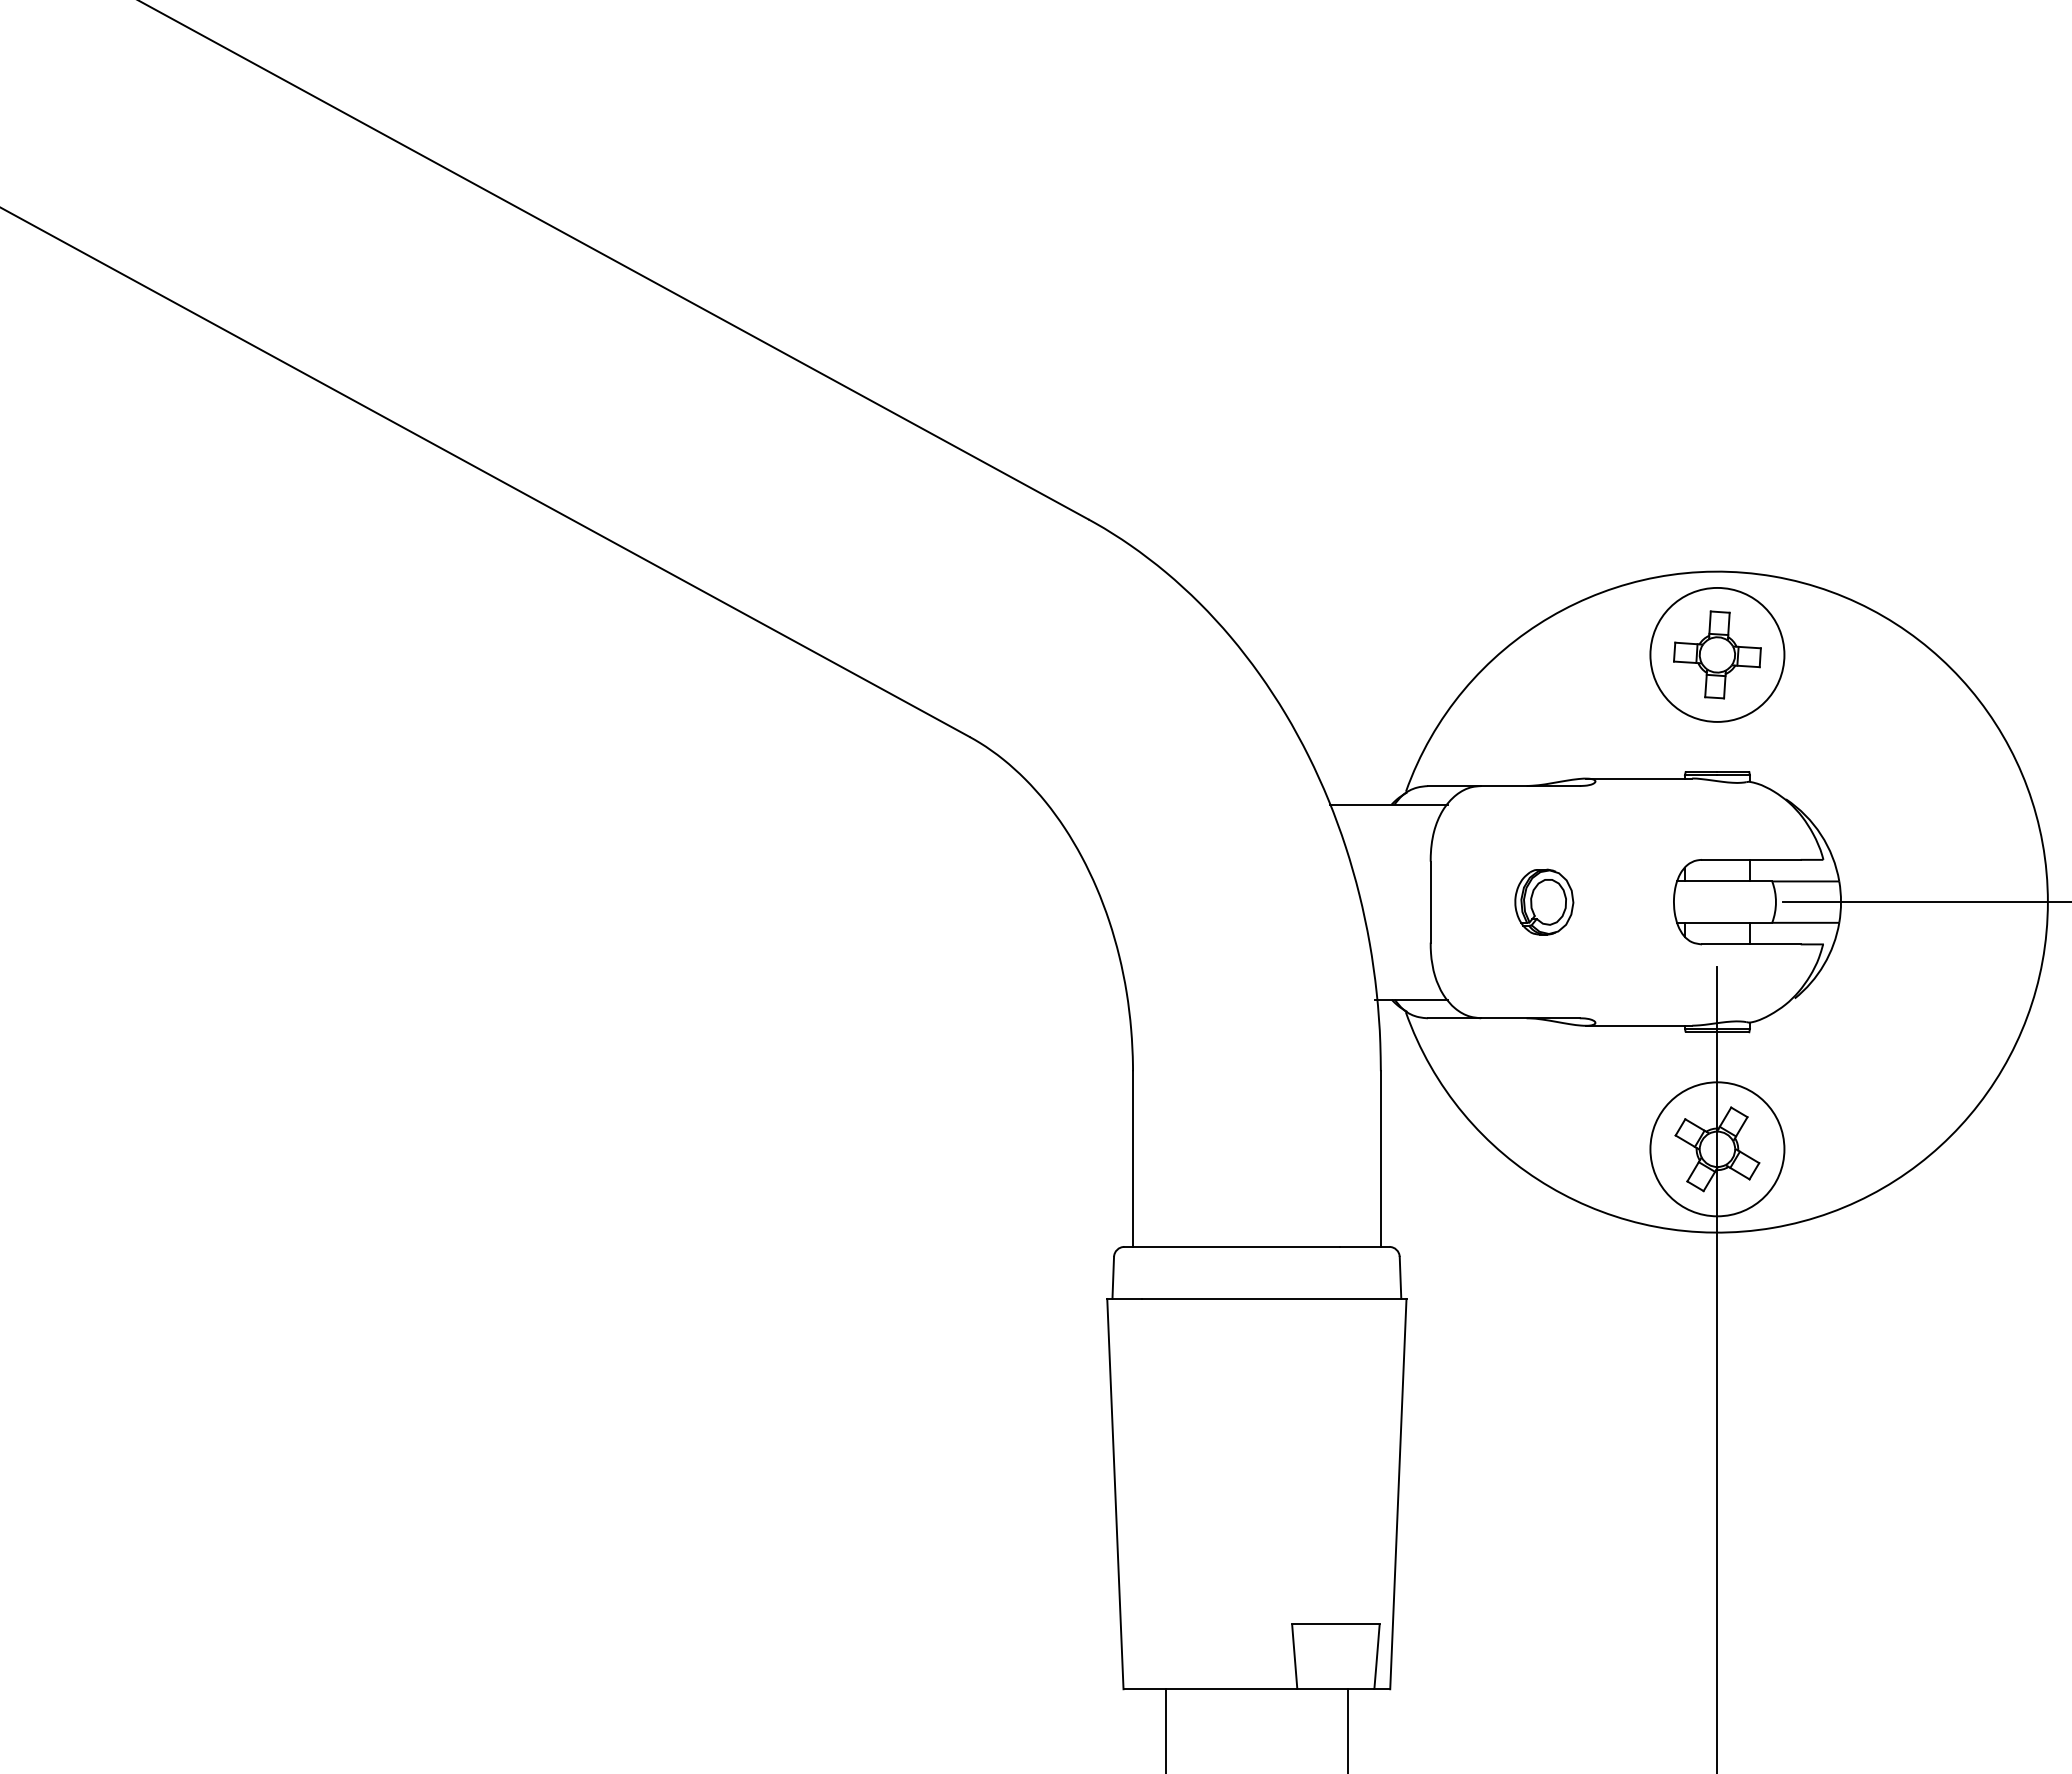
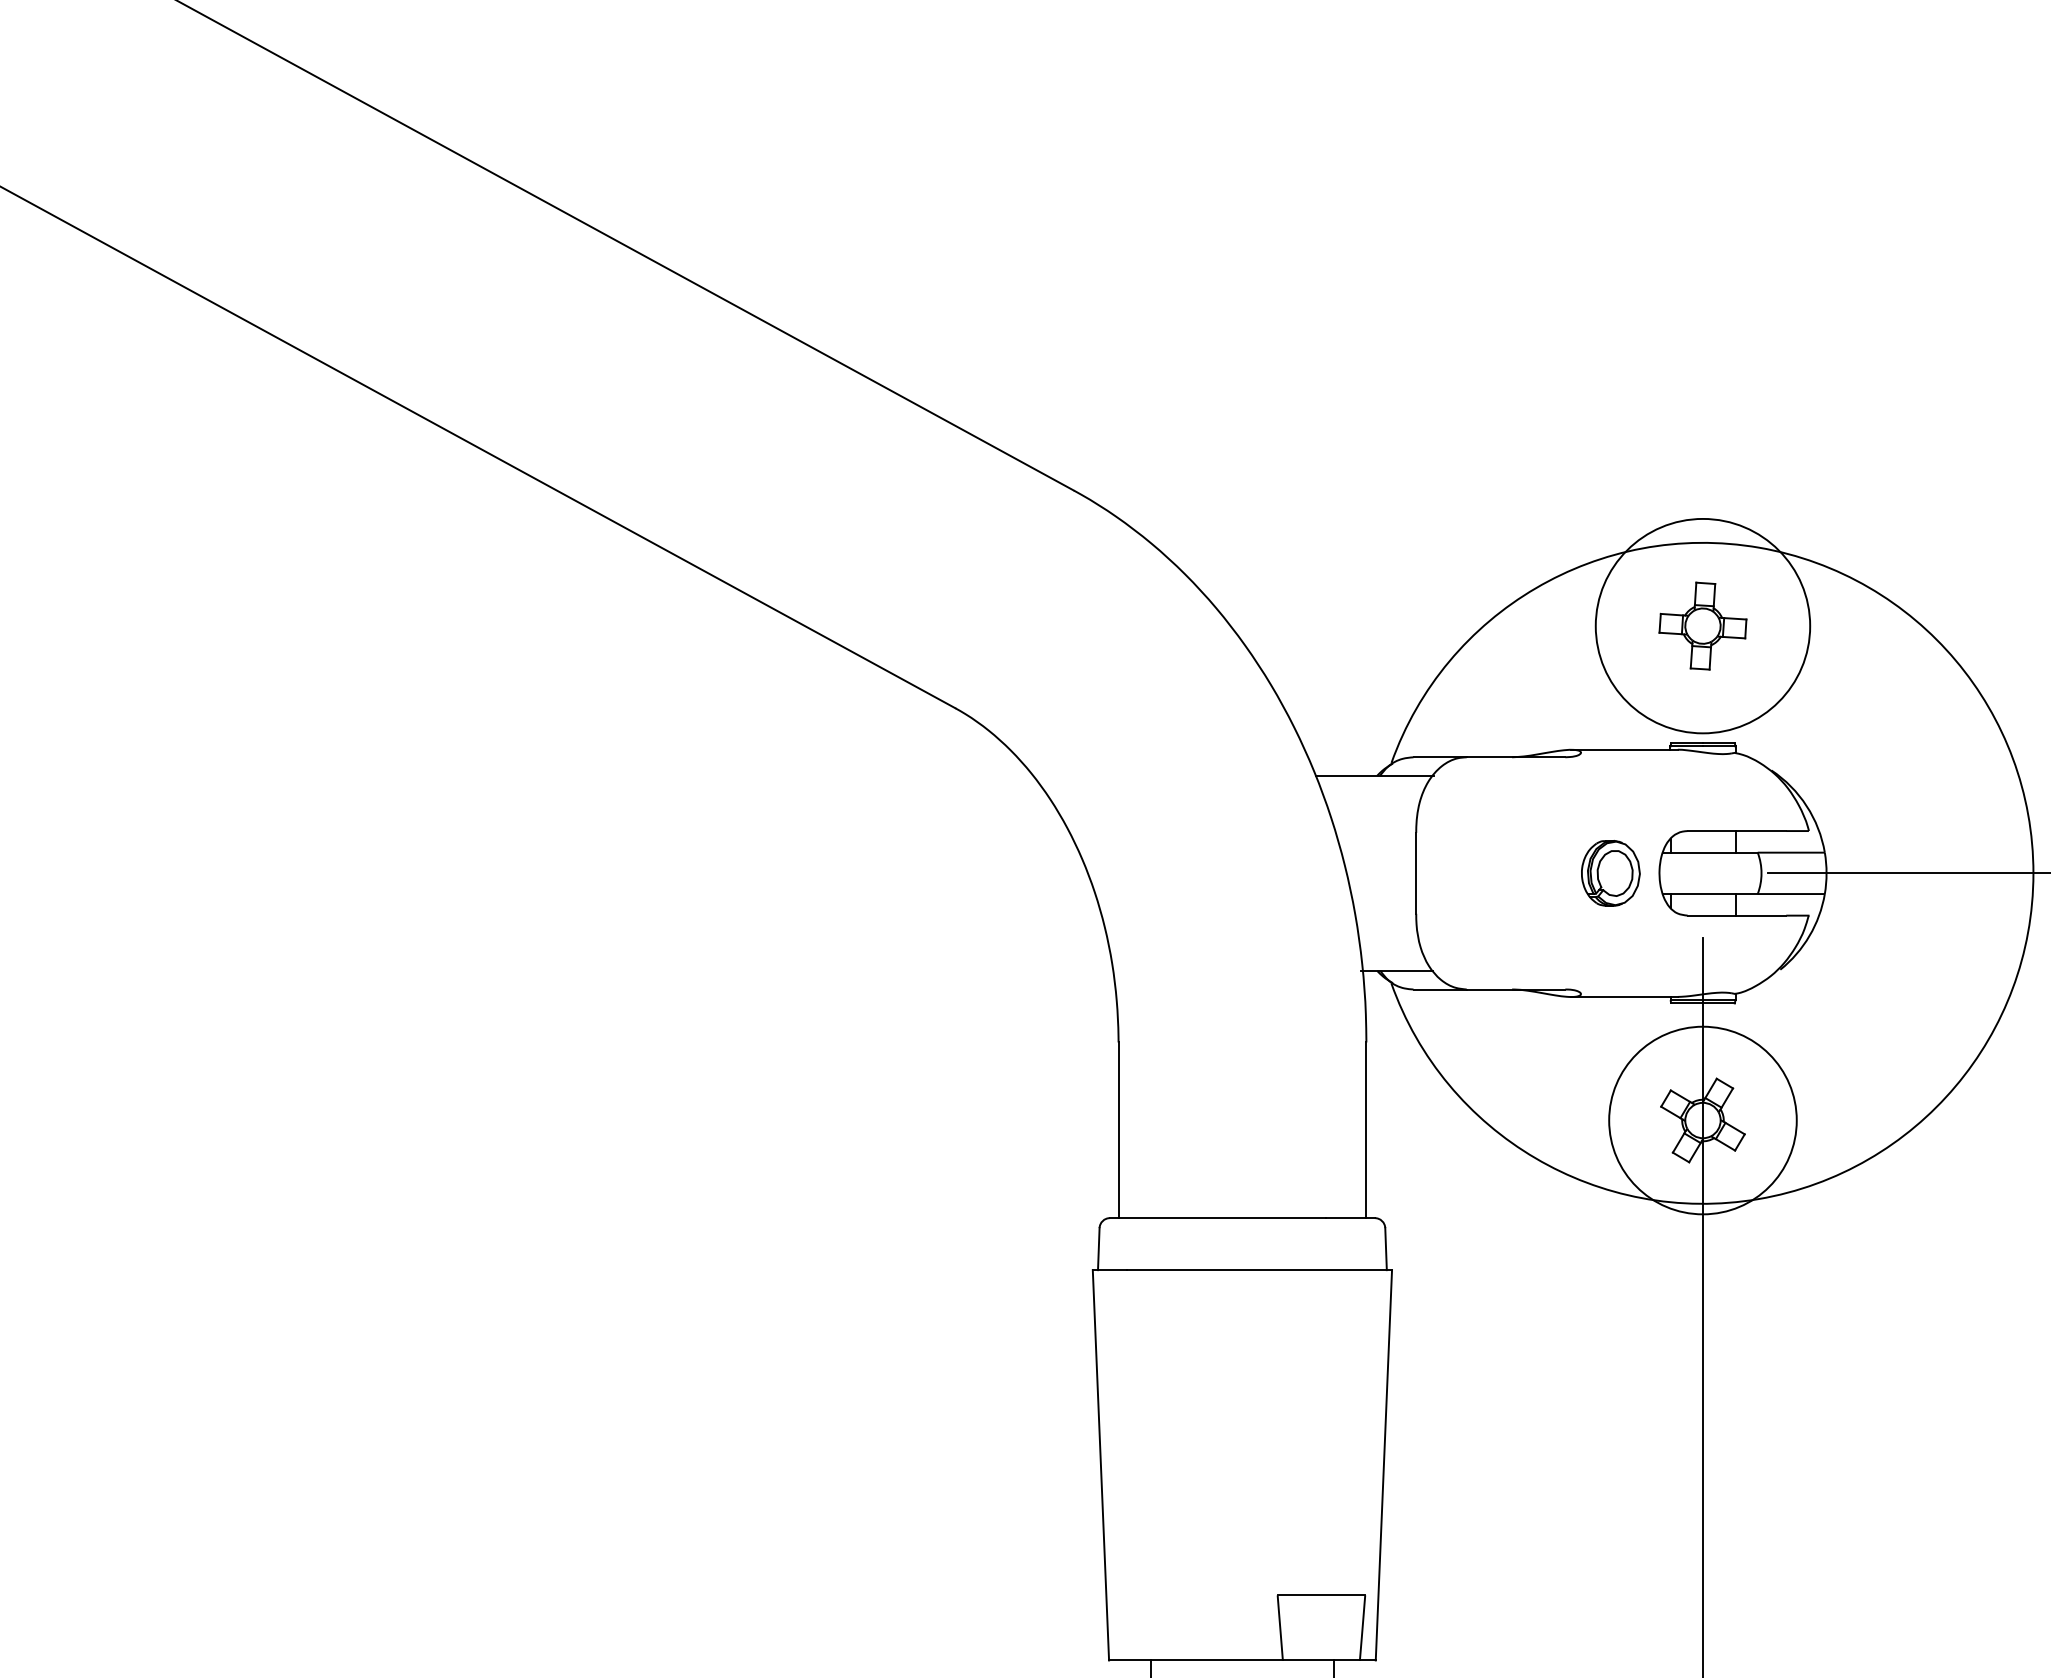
circle: (1717, 654) -> (1703, 625), size x1.6
part: (1544, 901) -> (1611, 872), moved
circle: (1717, 1149) -> (1703, 1120), size x1.4

